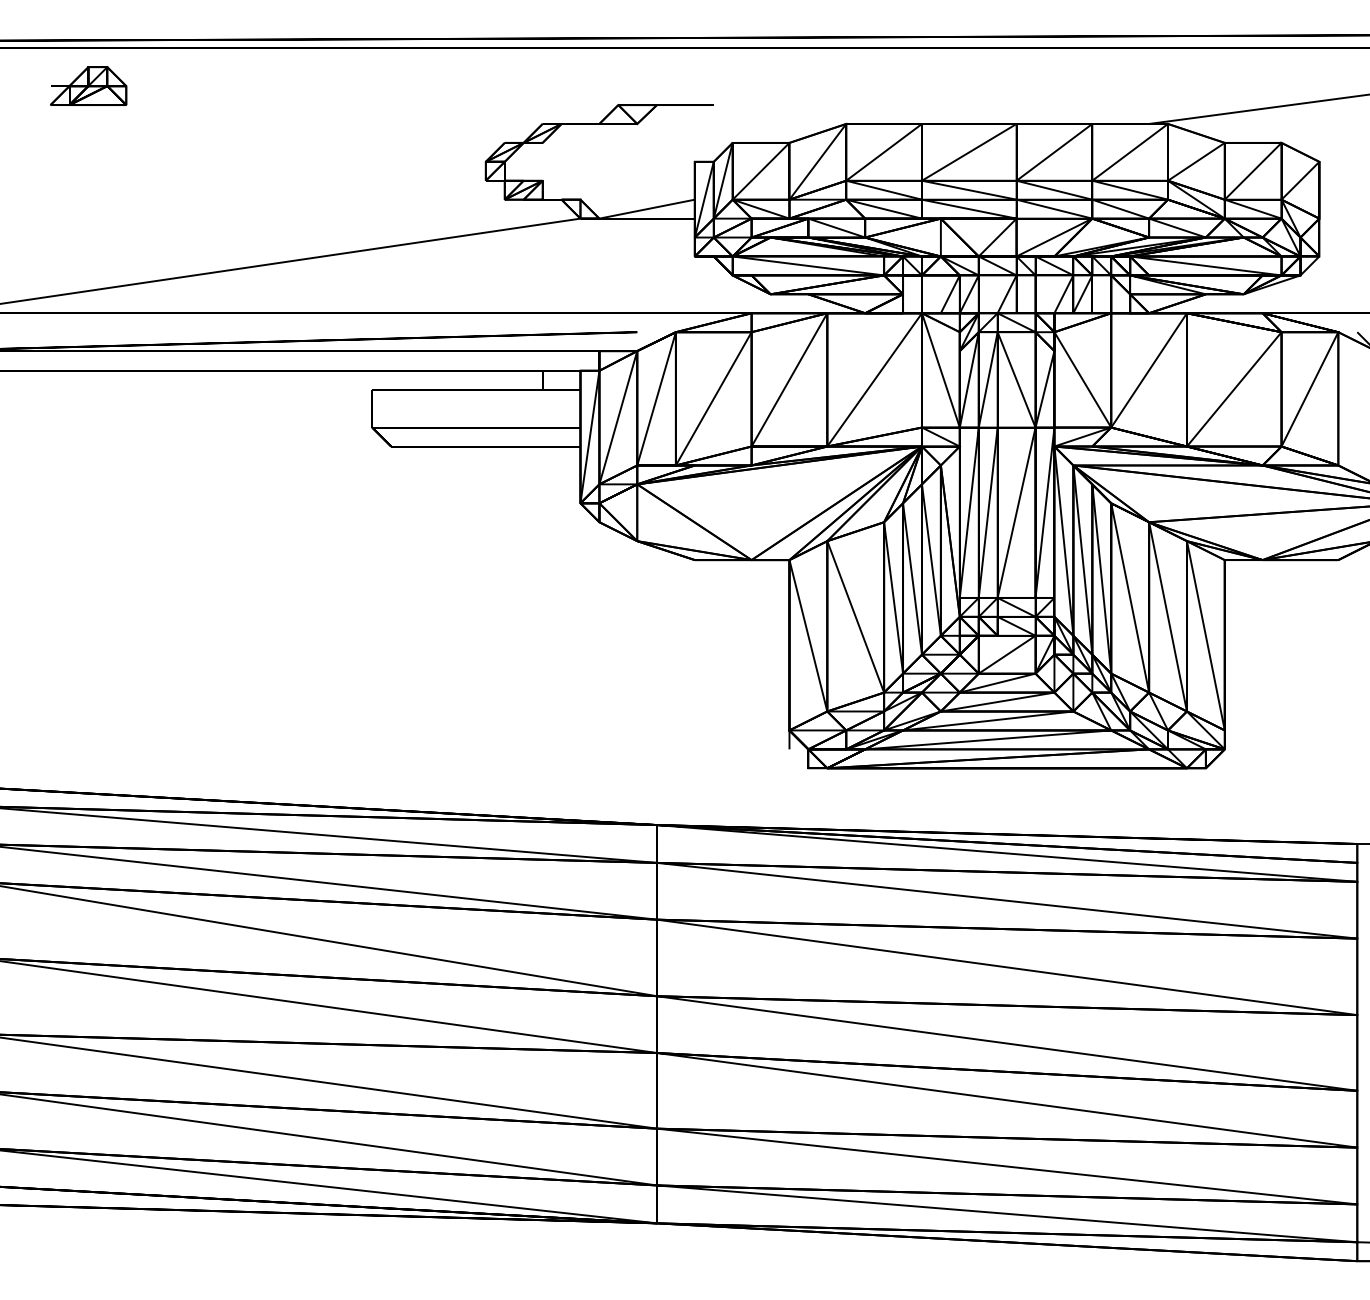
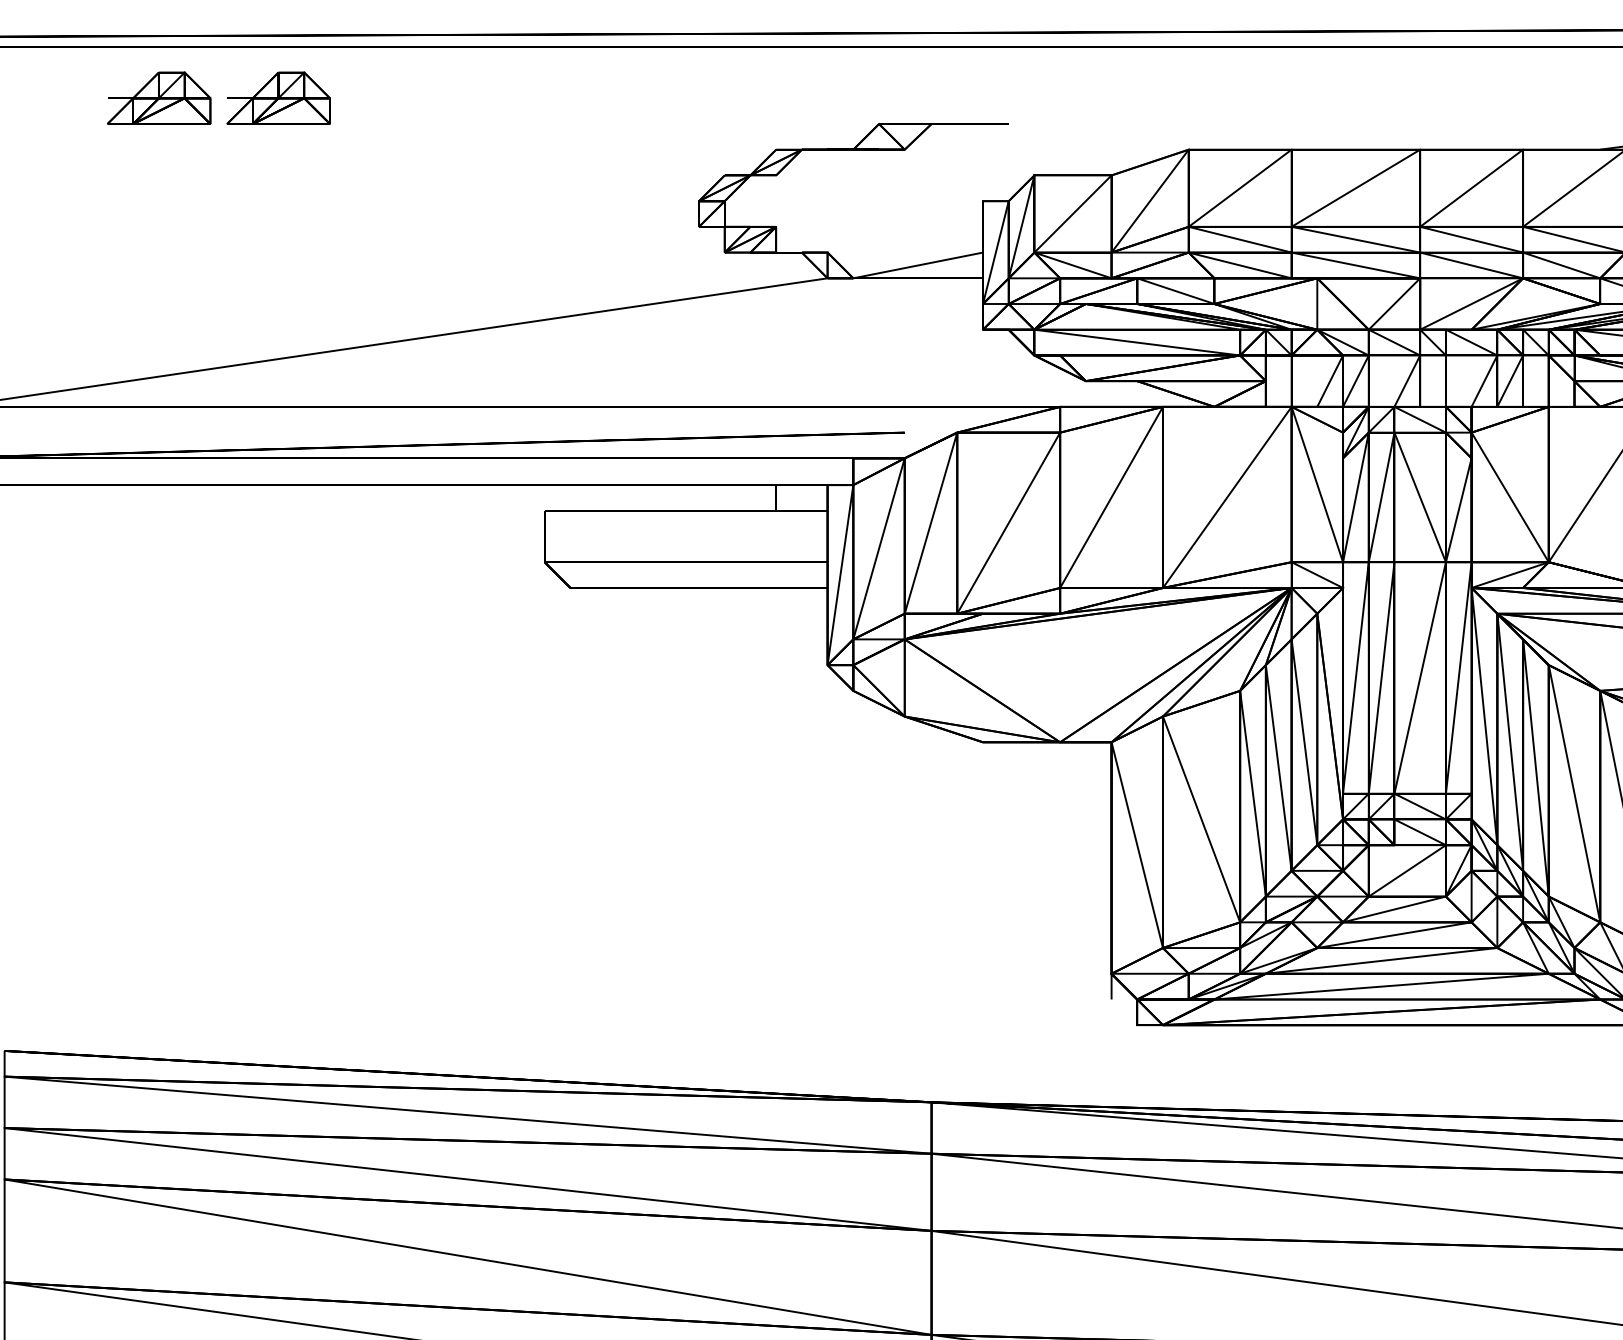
part: (176, 85) -> (278, 97), added

